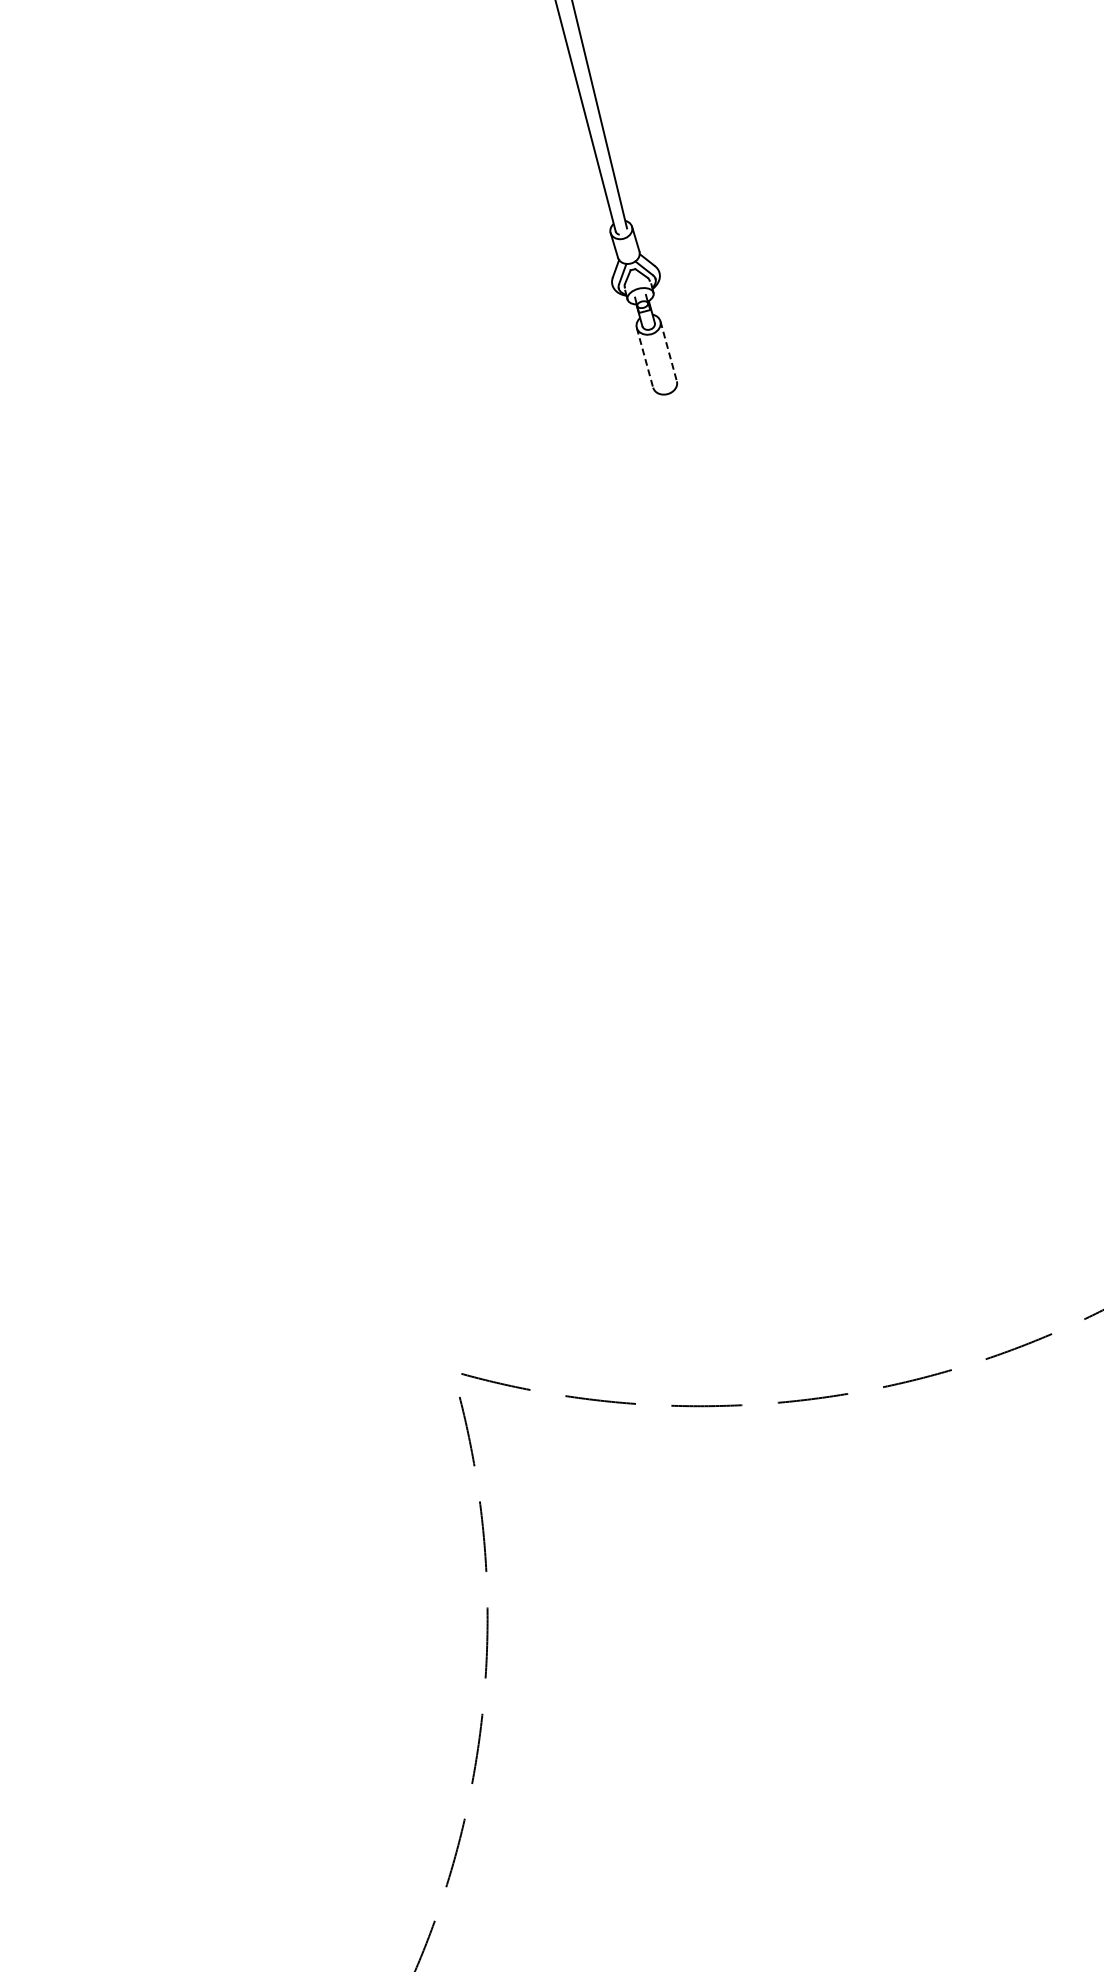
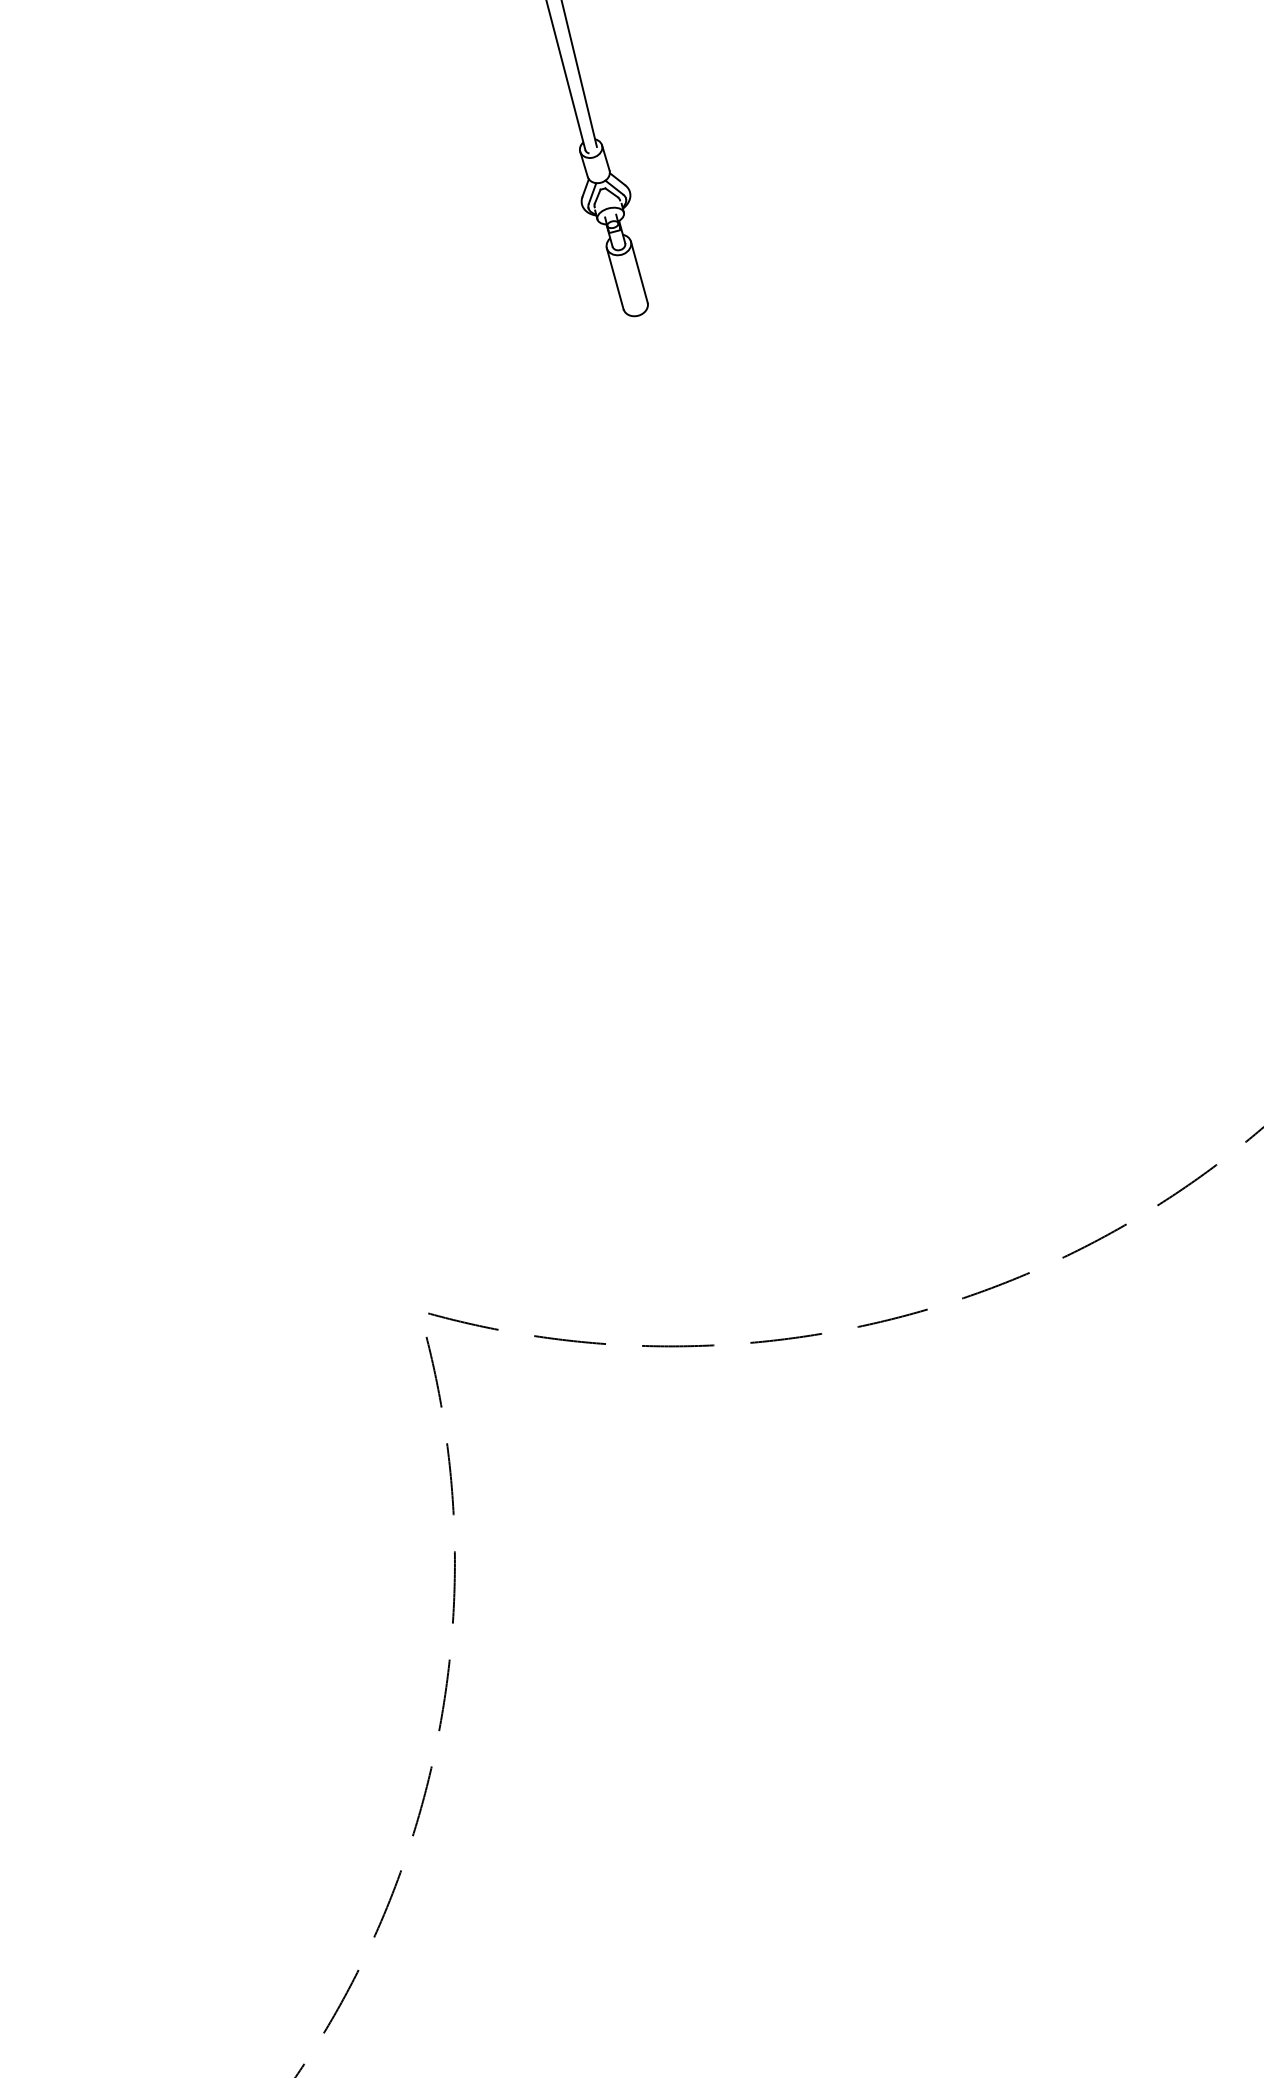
line: (668, 351) -> (639, 272), dashed -> solid
line: (645, 357) -> (615, 278), dashed -> solid

